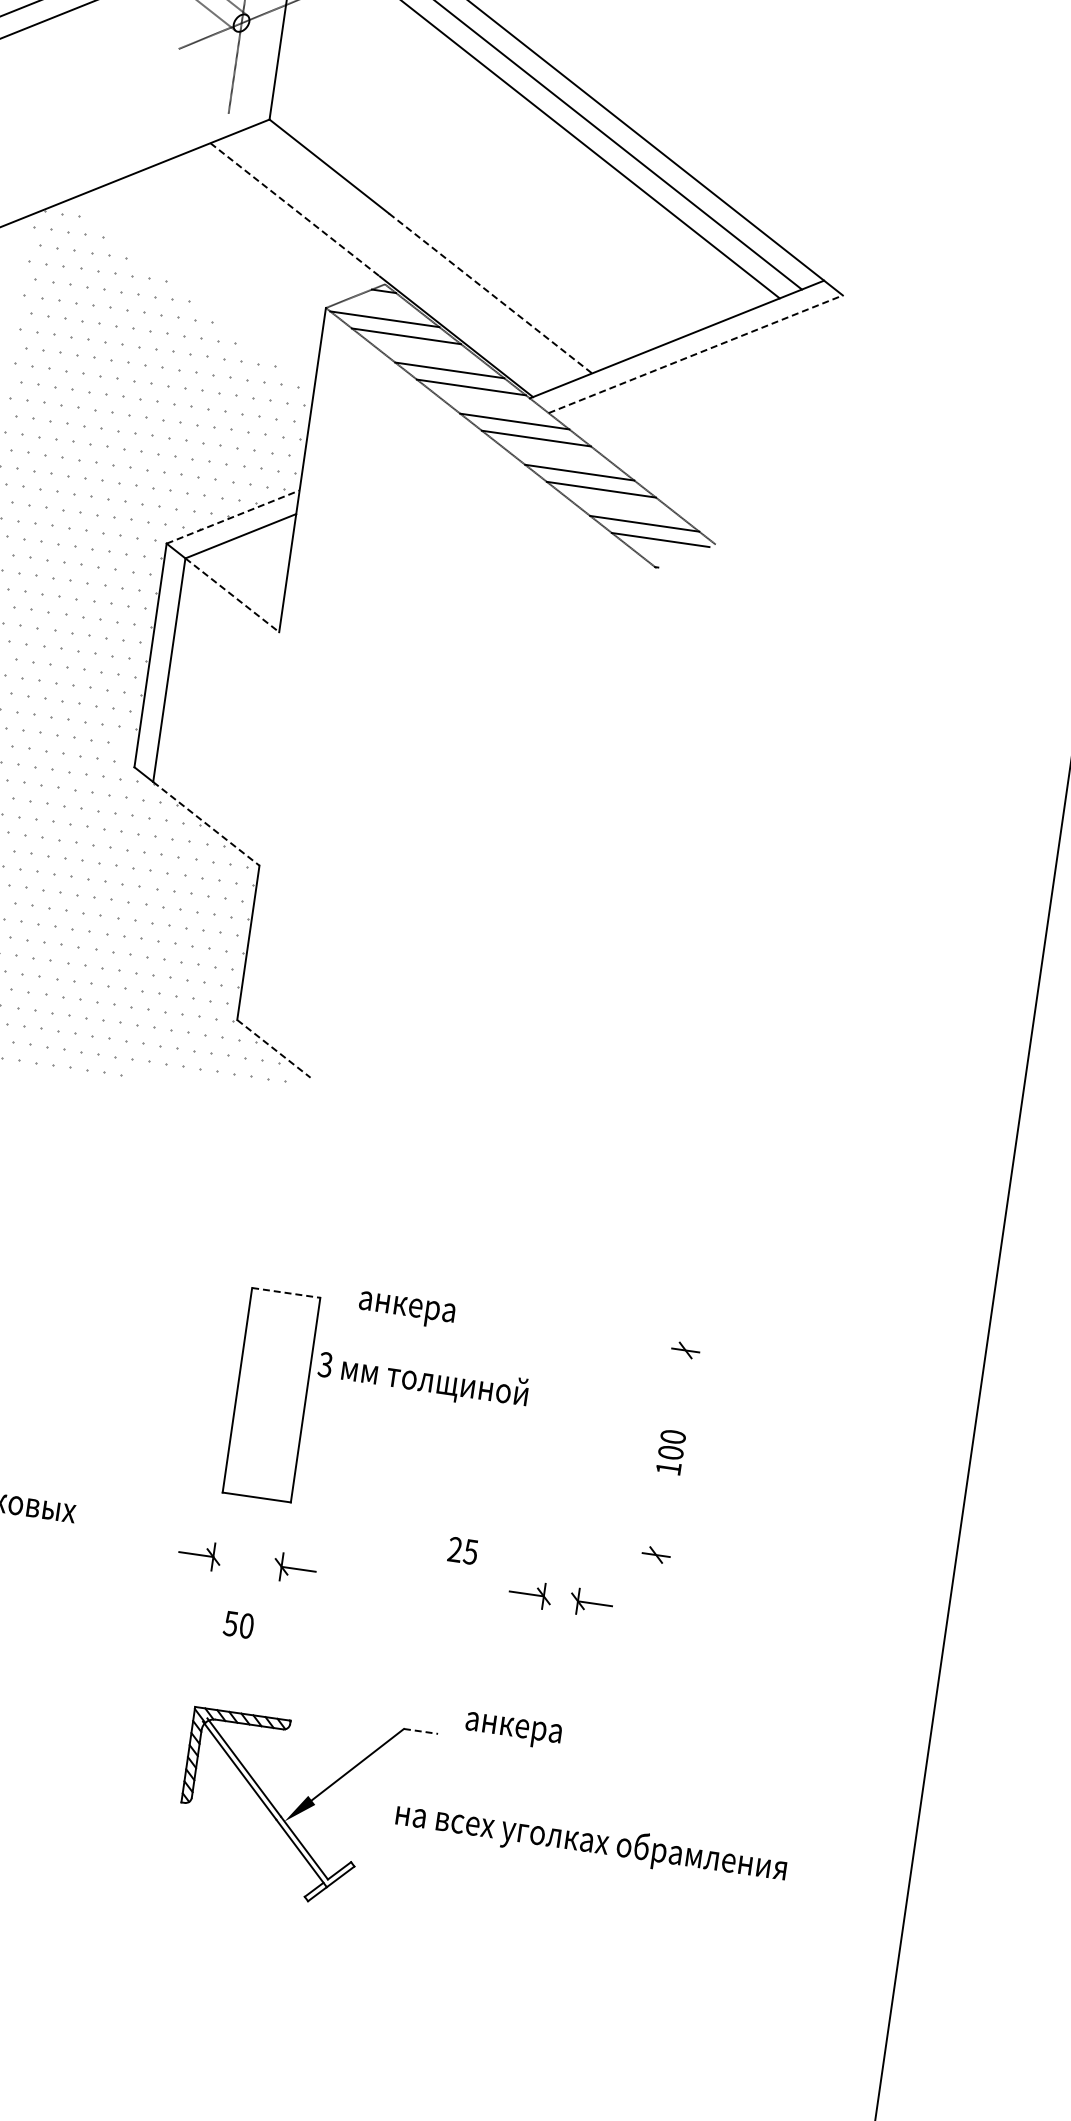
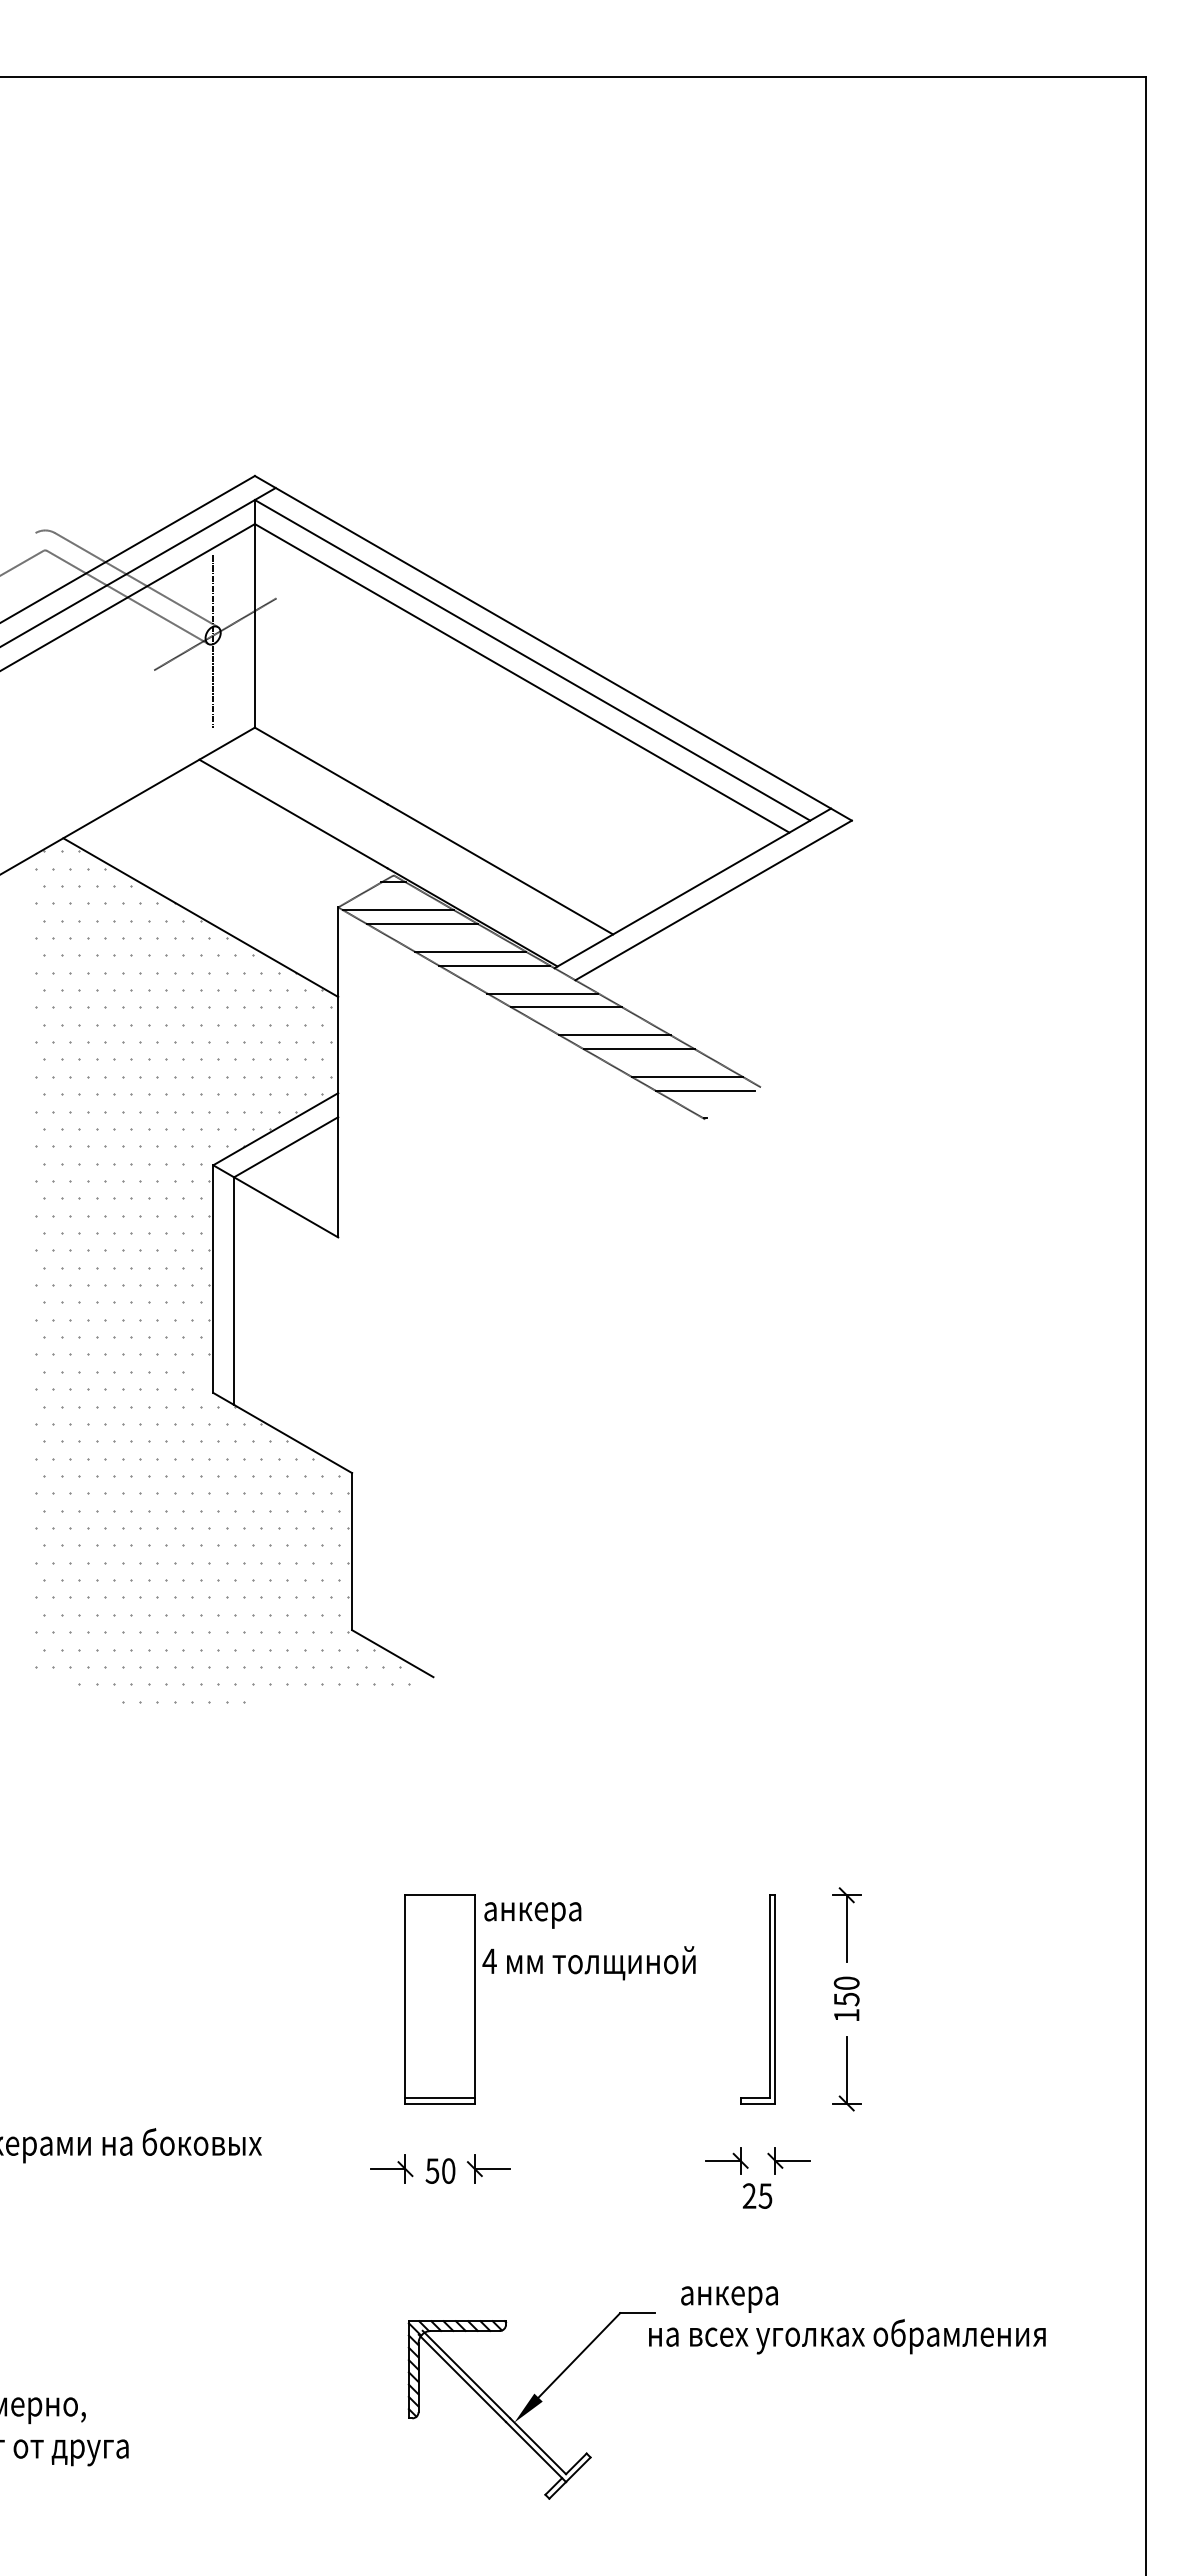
line: (295, 210) -> (293, 814), dashed -> solid
line: (490, 293) -> (500, 869), dashed -> solid
line: (189, 298) -> (200, 917), added
line: (695, 354) -> (713, 900), dashed -> solid
line: (233, 516) -> (276, 1128), dashed -> solid
line: (232, 595) -> (286, 1207), dashed -> solid
line: (206, 824) -> (293, 1439), dashed -> solid
line: (273, 1048) -> (392, 1653), dashed -> solid
line: (286, 1293) -> (440, 1895), dashed -> solid
text: (406, 1310) -> (532, 1915), moved
text: (325, 1364) -> (489, 1961), 3 -> 4
line: (680, 1383) -> (846, 1928), added
part: (595, 1441) -> (769, 1999), added
text: (670, 1452) -> (846, 1999), 100 -> 150
line: (256, 1491) -> (439, 2097), added
line: (660, 1521) -> (846, 2069), added
text: (463, 1550) -> (757, 2195), moved
text: (238, 1624) -> (440, 2170), moved
line: (421, 1731) -> (638, 2313), dashed -> solid
text: (591, 1842) -> (847, 2336), moved

